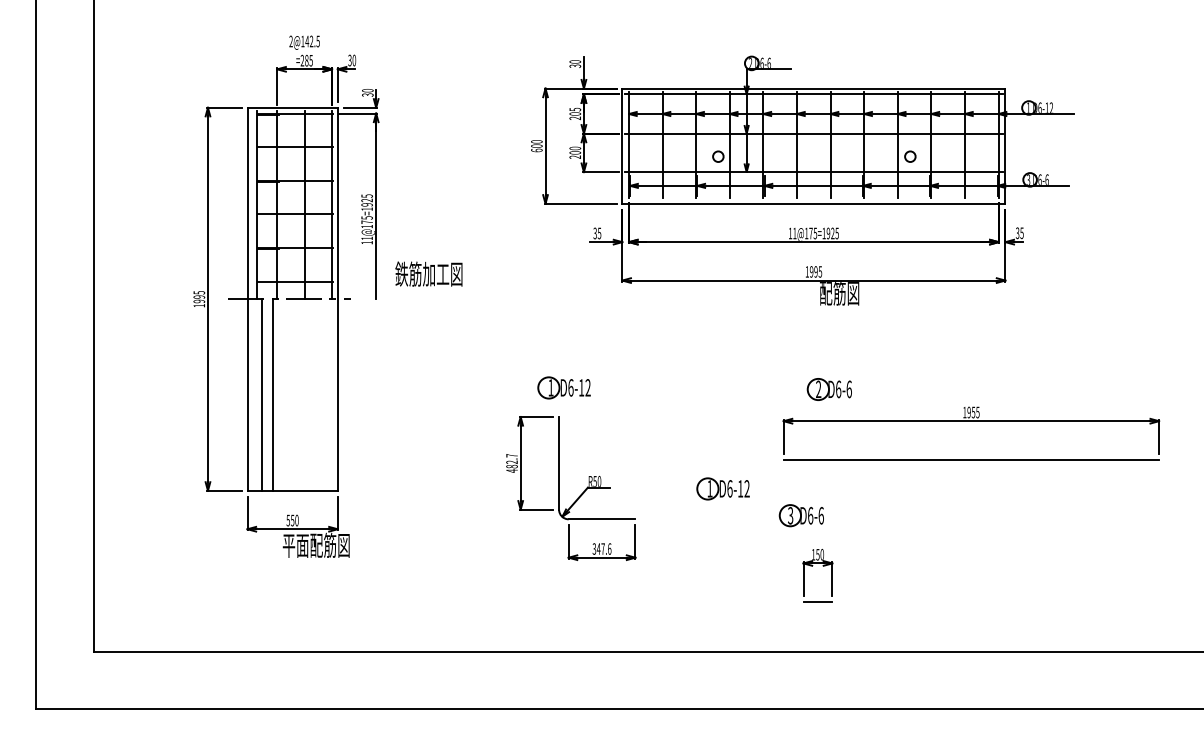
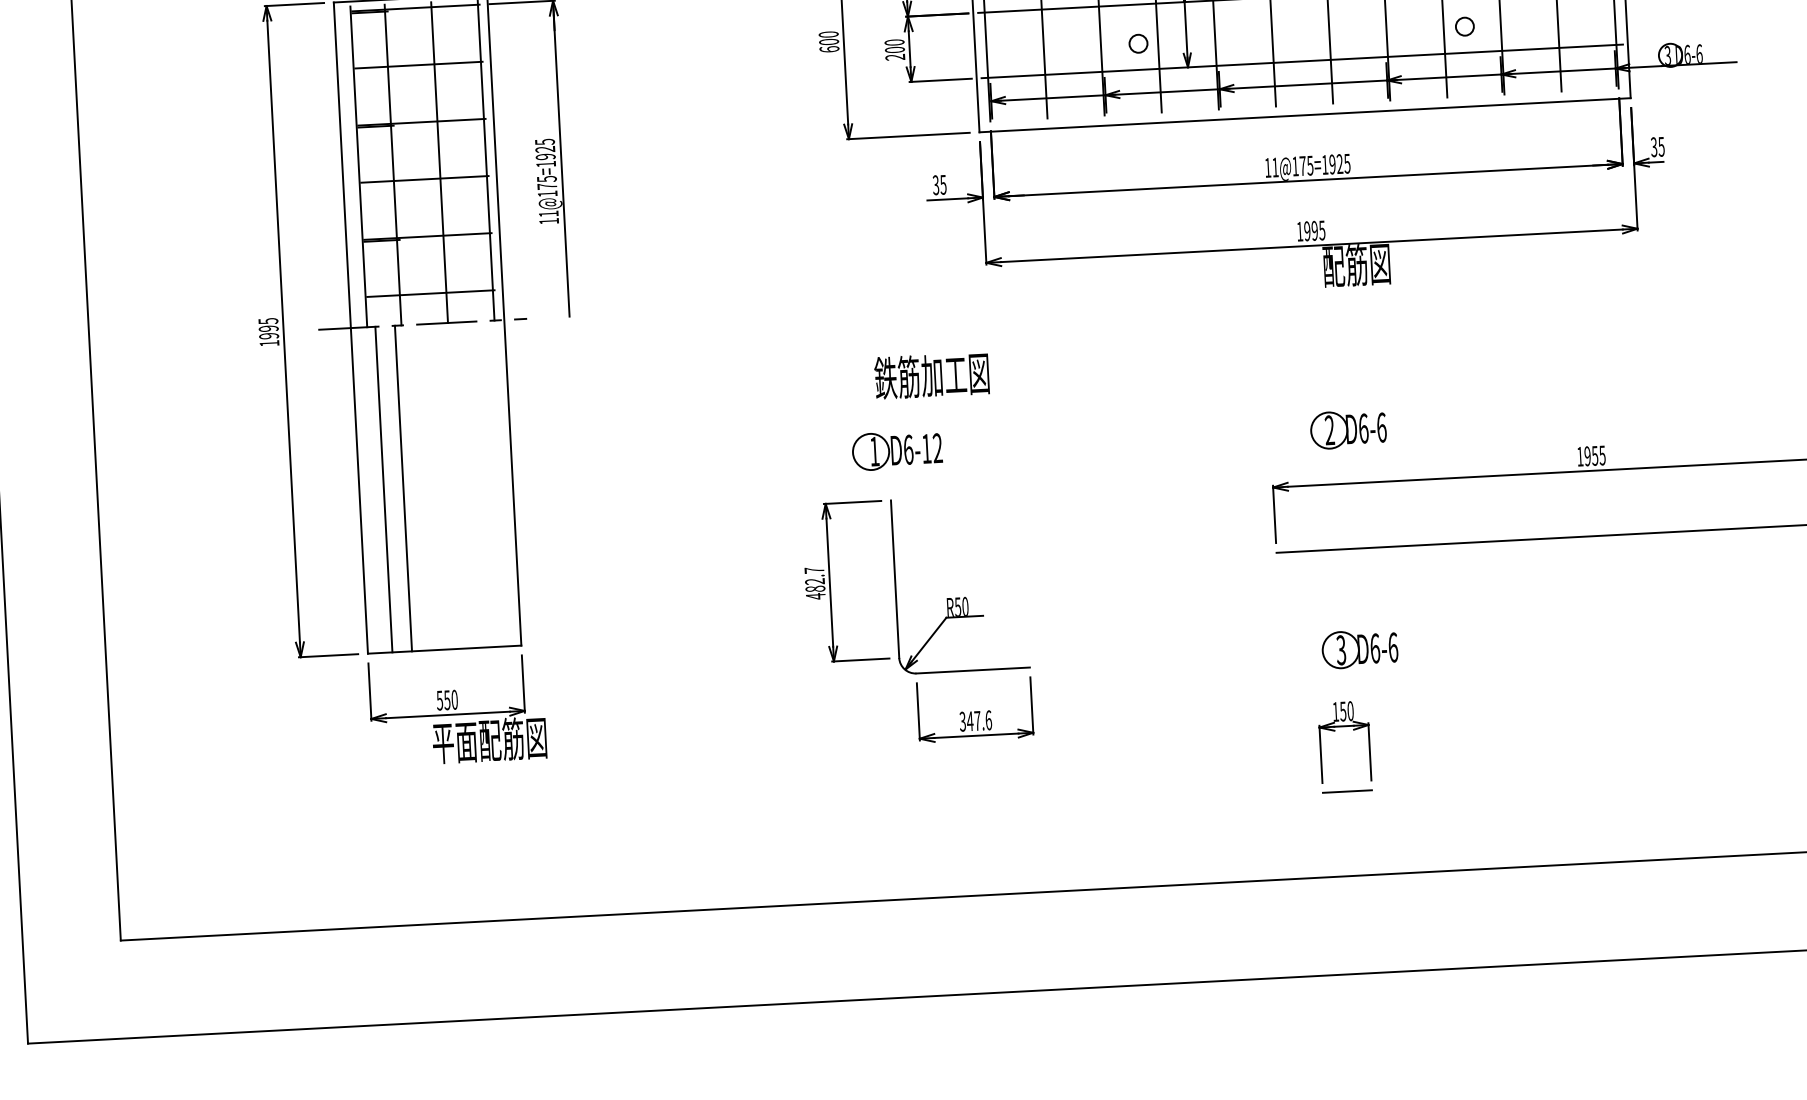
text: (428, 273) -> (931, 374), moved
part: (722, 488) -> (1175, 607), removed
part: (800, 515) -> (1357, 648), moved

